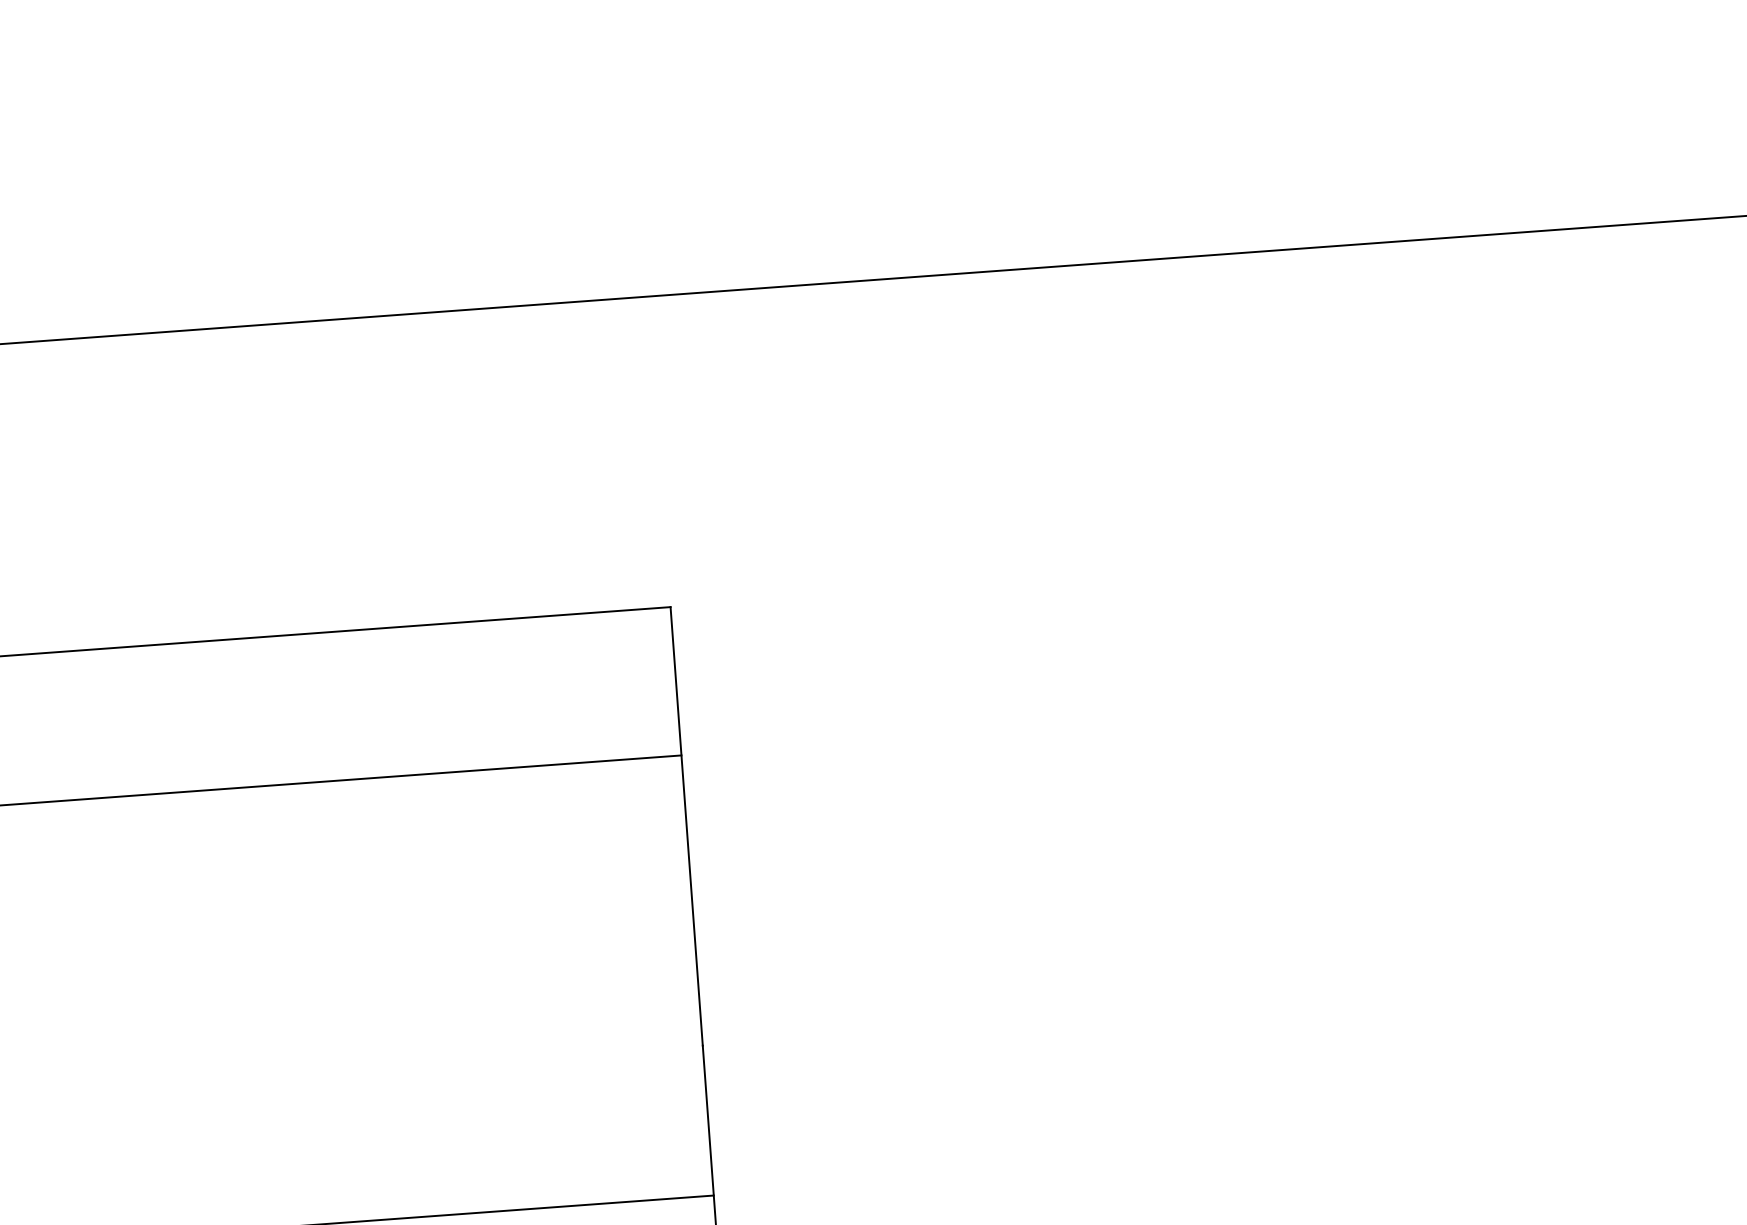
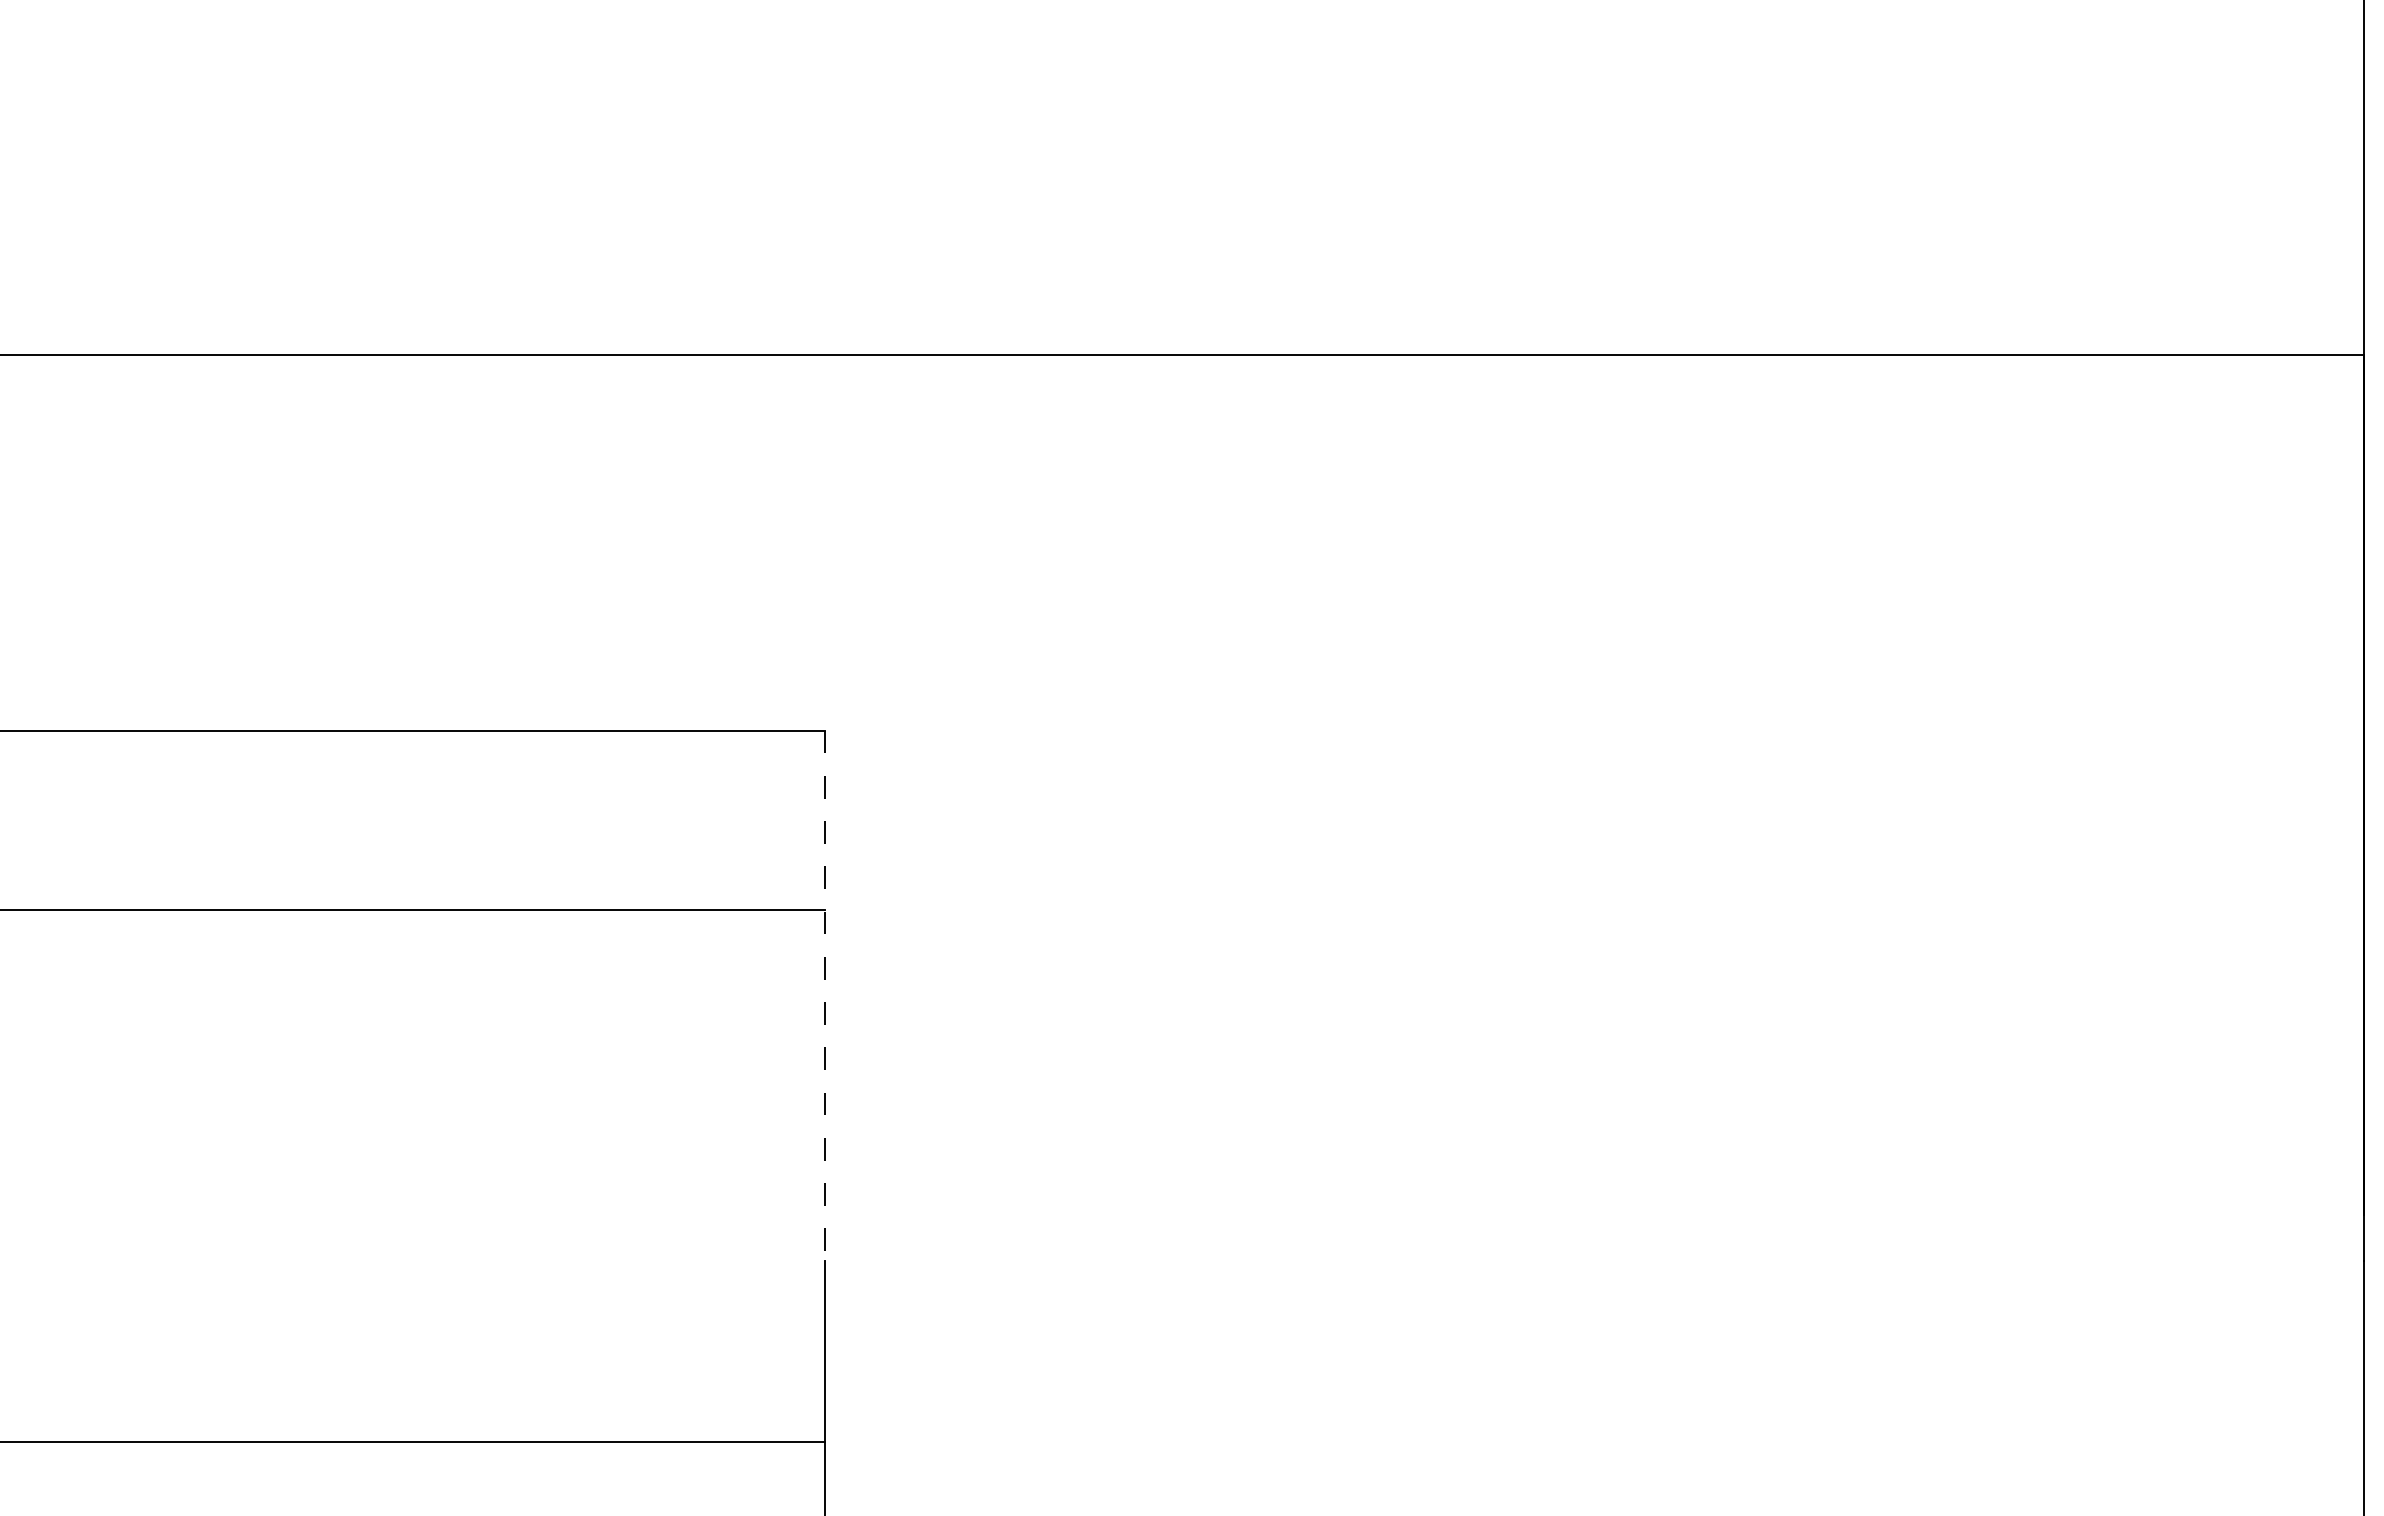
line: (686, 826) -> (825, 995), solid -> dashed

